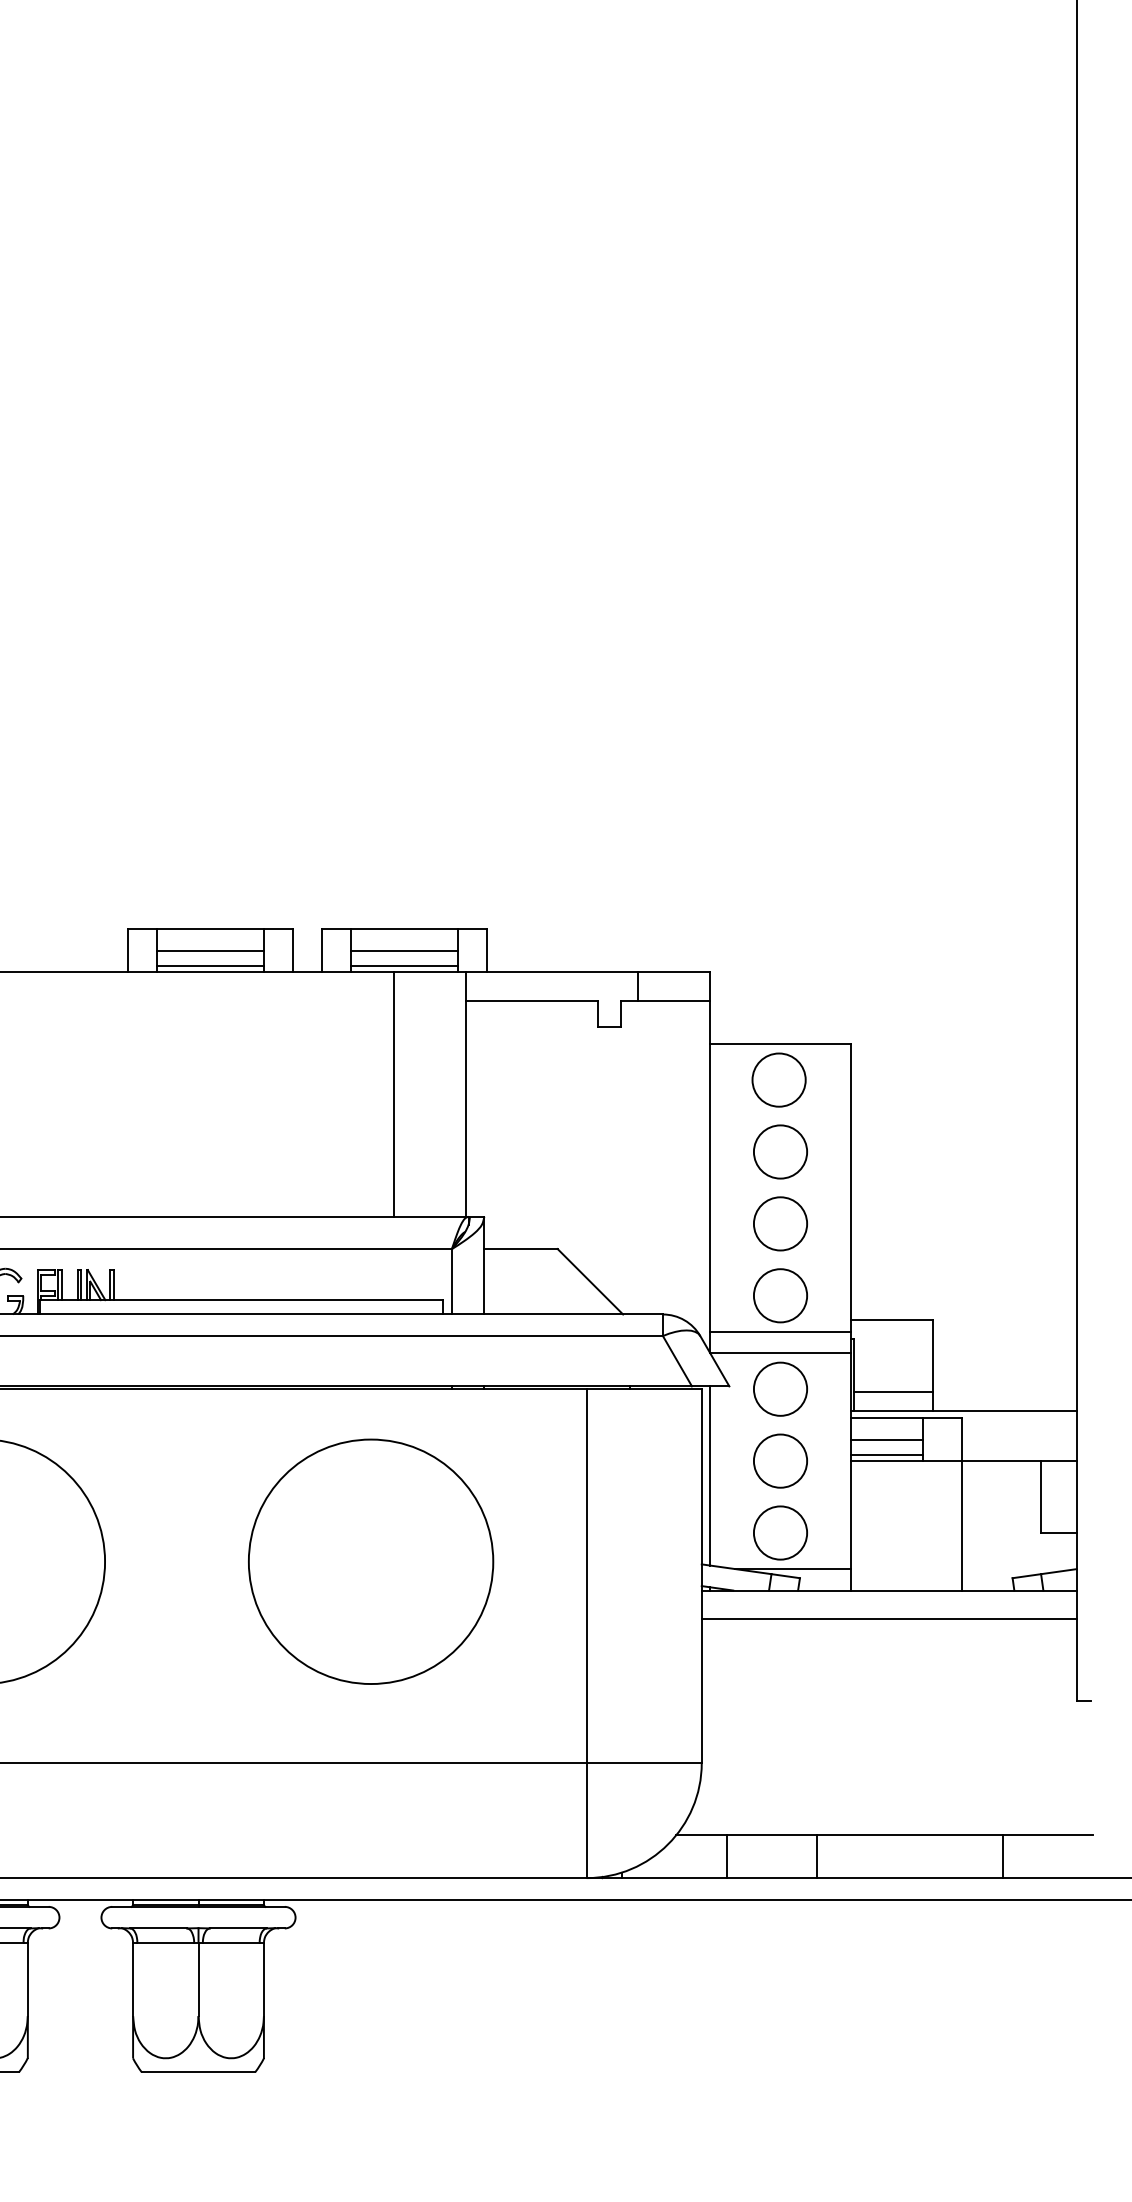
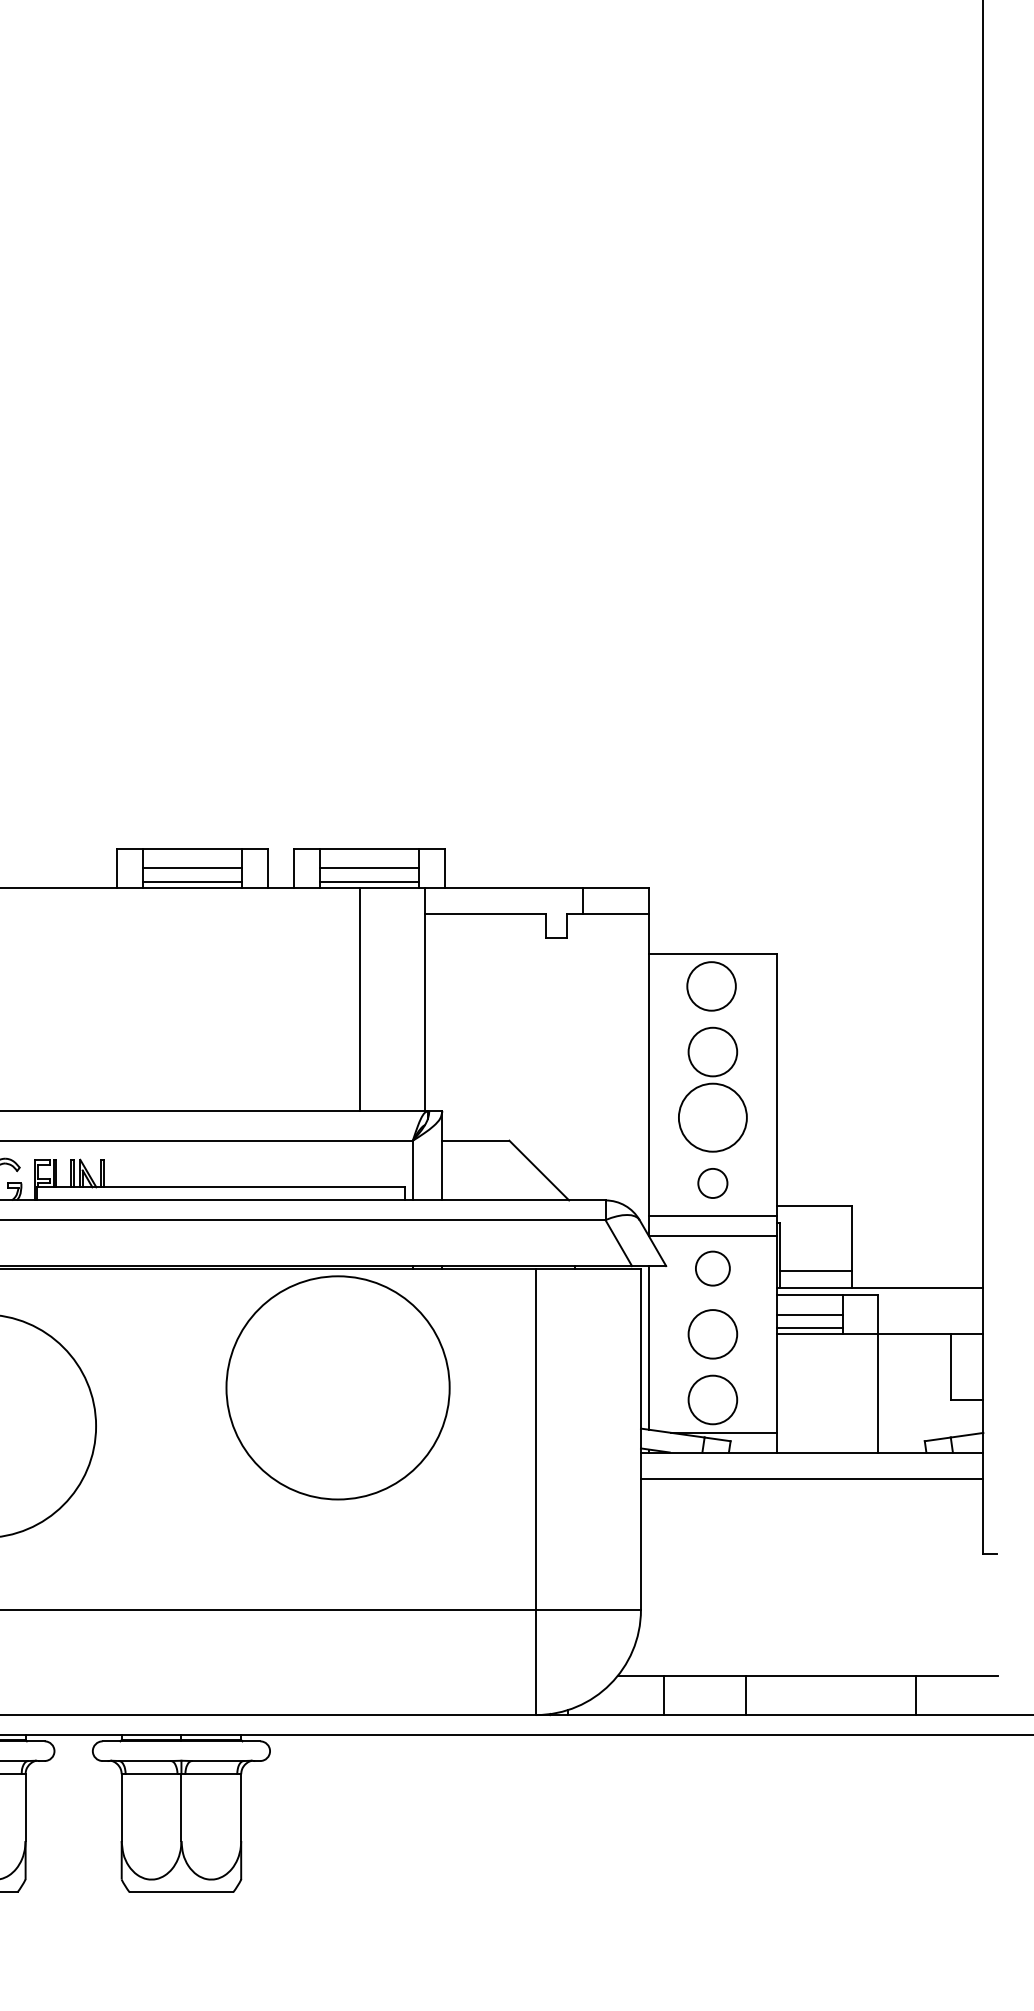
circle: (780, 1223) -> (712, 1117), size x1.4
circle: (780, 1295) -> (712, 1183), size x0.6
circle: (780, 1388) -> (712, 1268), size x0.7
circle: (371, 1561) -> (338, 1387), moved

